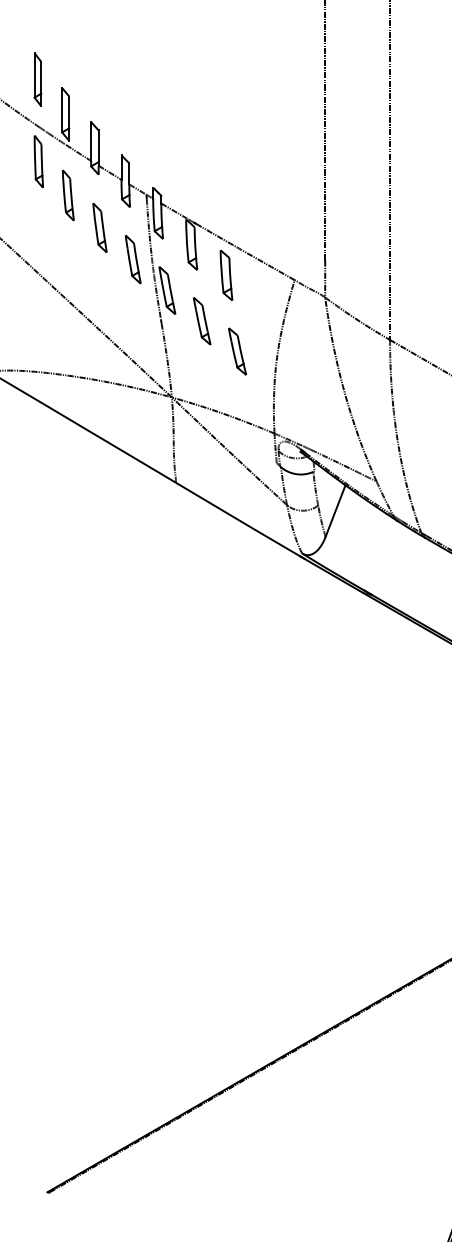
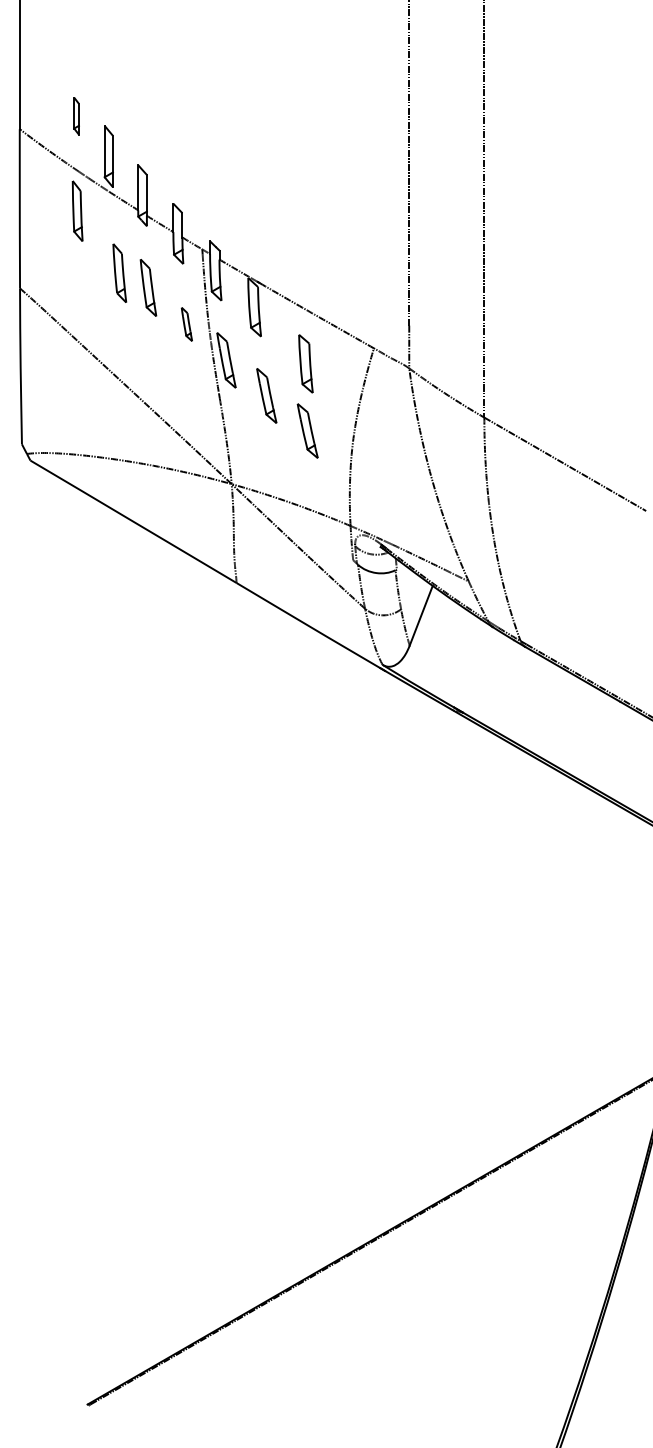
part: (37, 79) -> (76, 115), size x0.6
part: (68, 194) -> (119, 272), moved
part: (132, 259) -> (186, 324), size x0.6
part: (226, 275) -> (305, 363), moved

